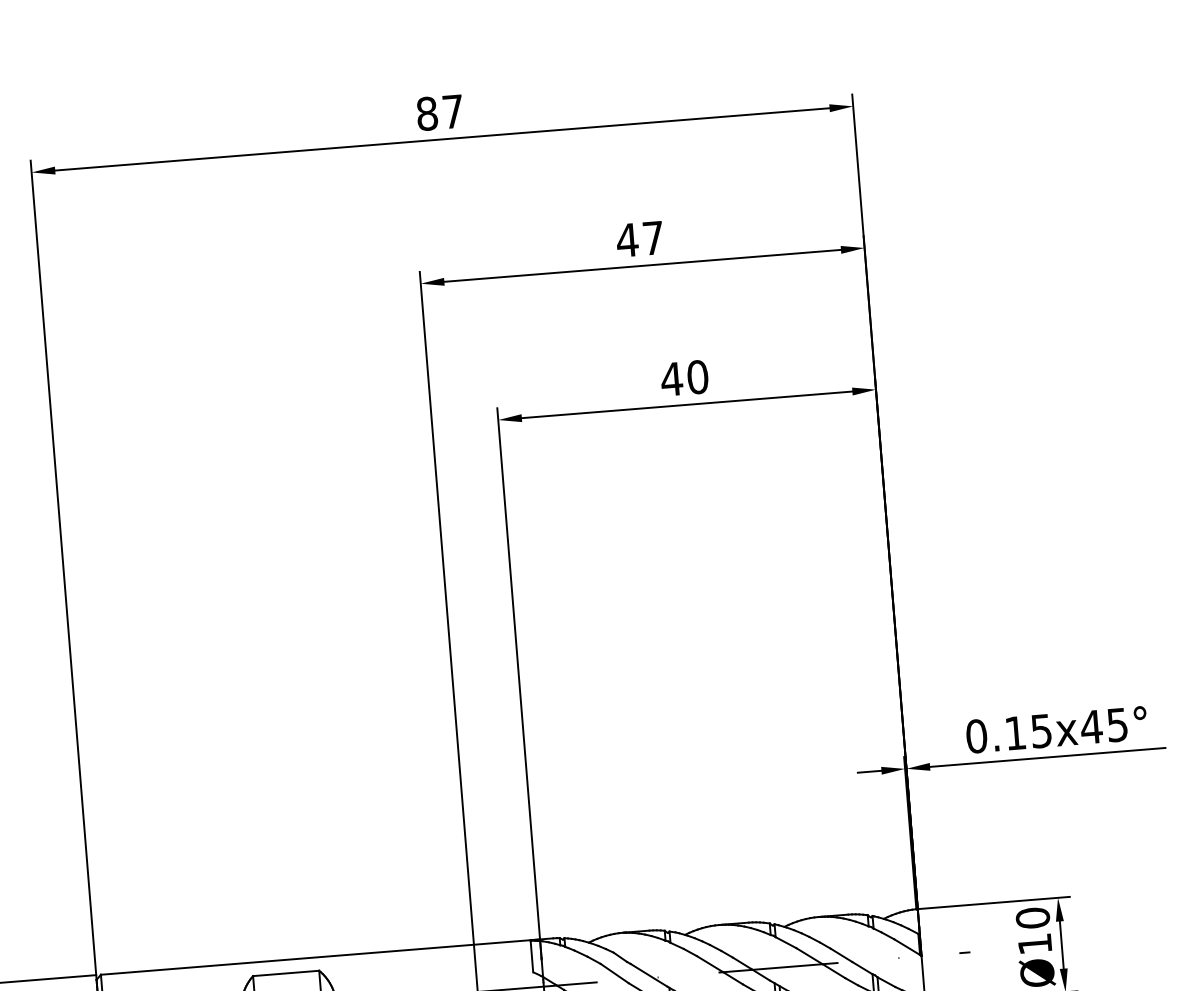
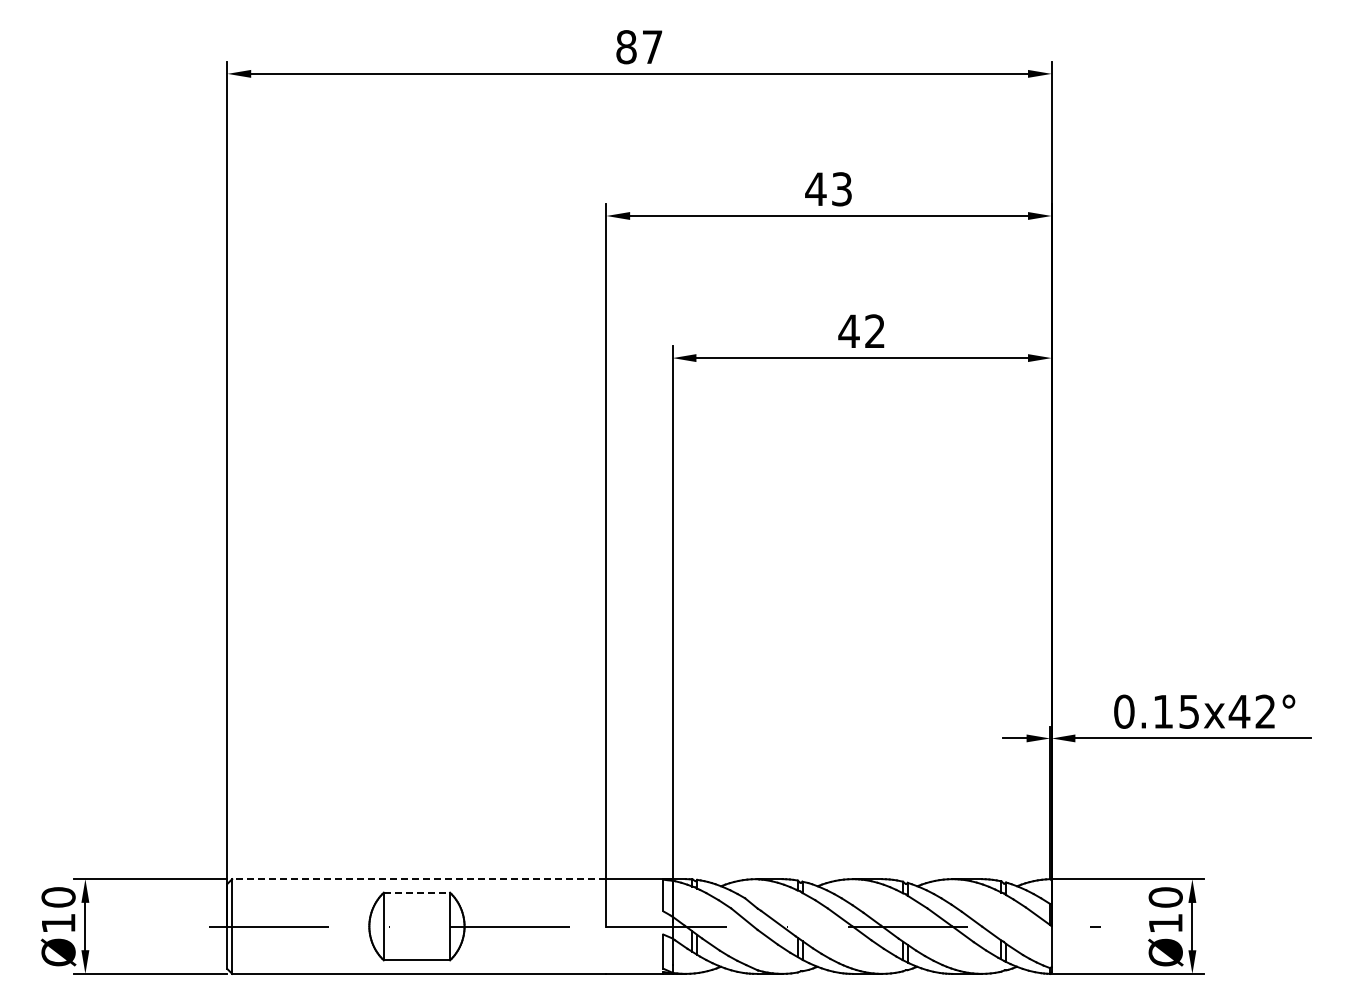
text: (652, 238) -> (841, 189), 47 -> 43
text: (698, 377) -> (875, 331), 40 -> 42
text: (1117, 724) -> (1265, 711), 0.15x45° -> 0.15x42°
line: (286, 960) -> (418, 879), solid -> dashed
line: (286, 973) -> (417, 892), solid -> dashed

